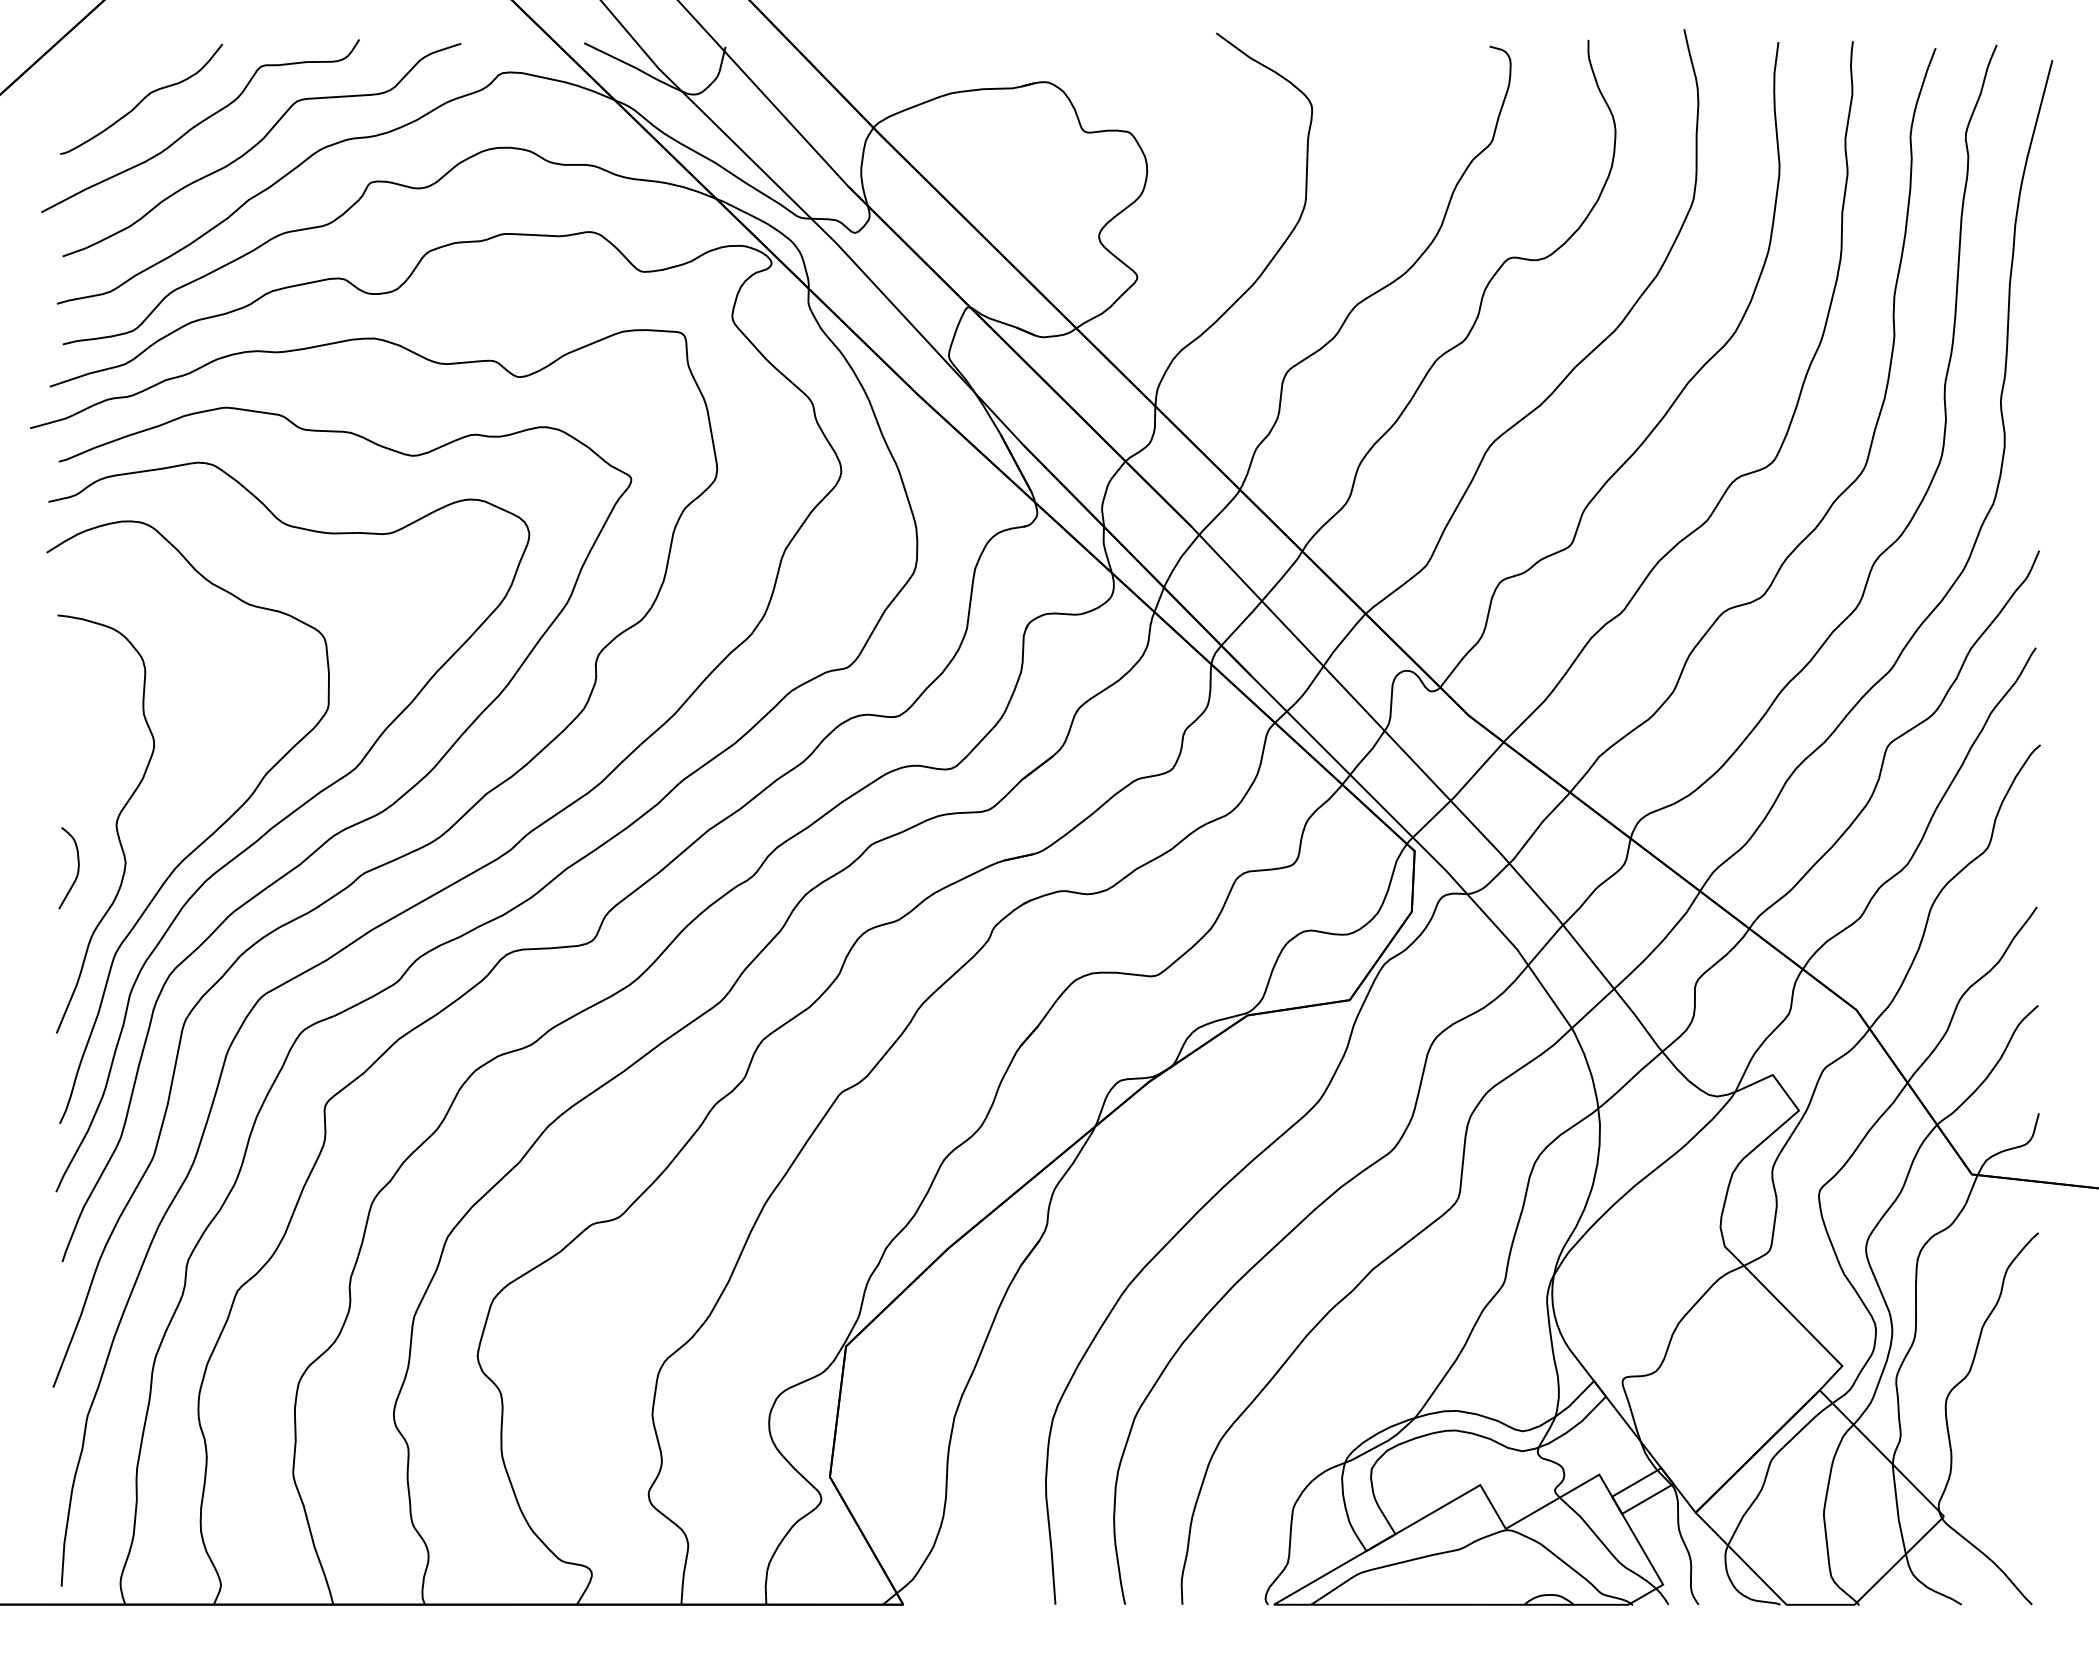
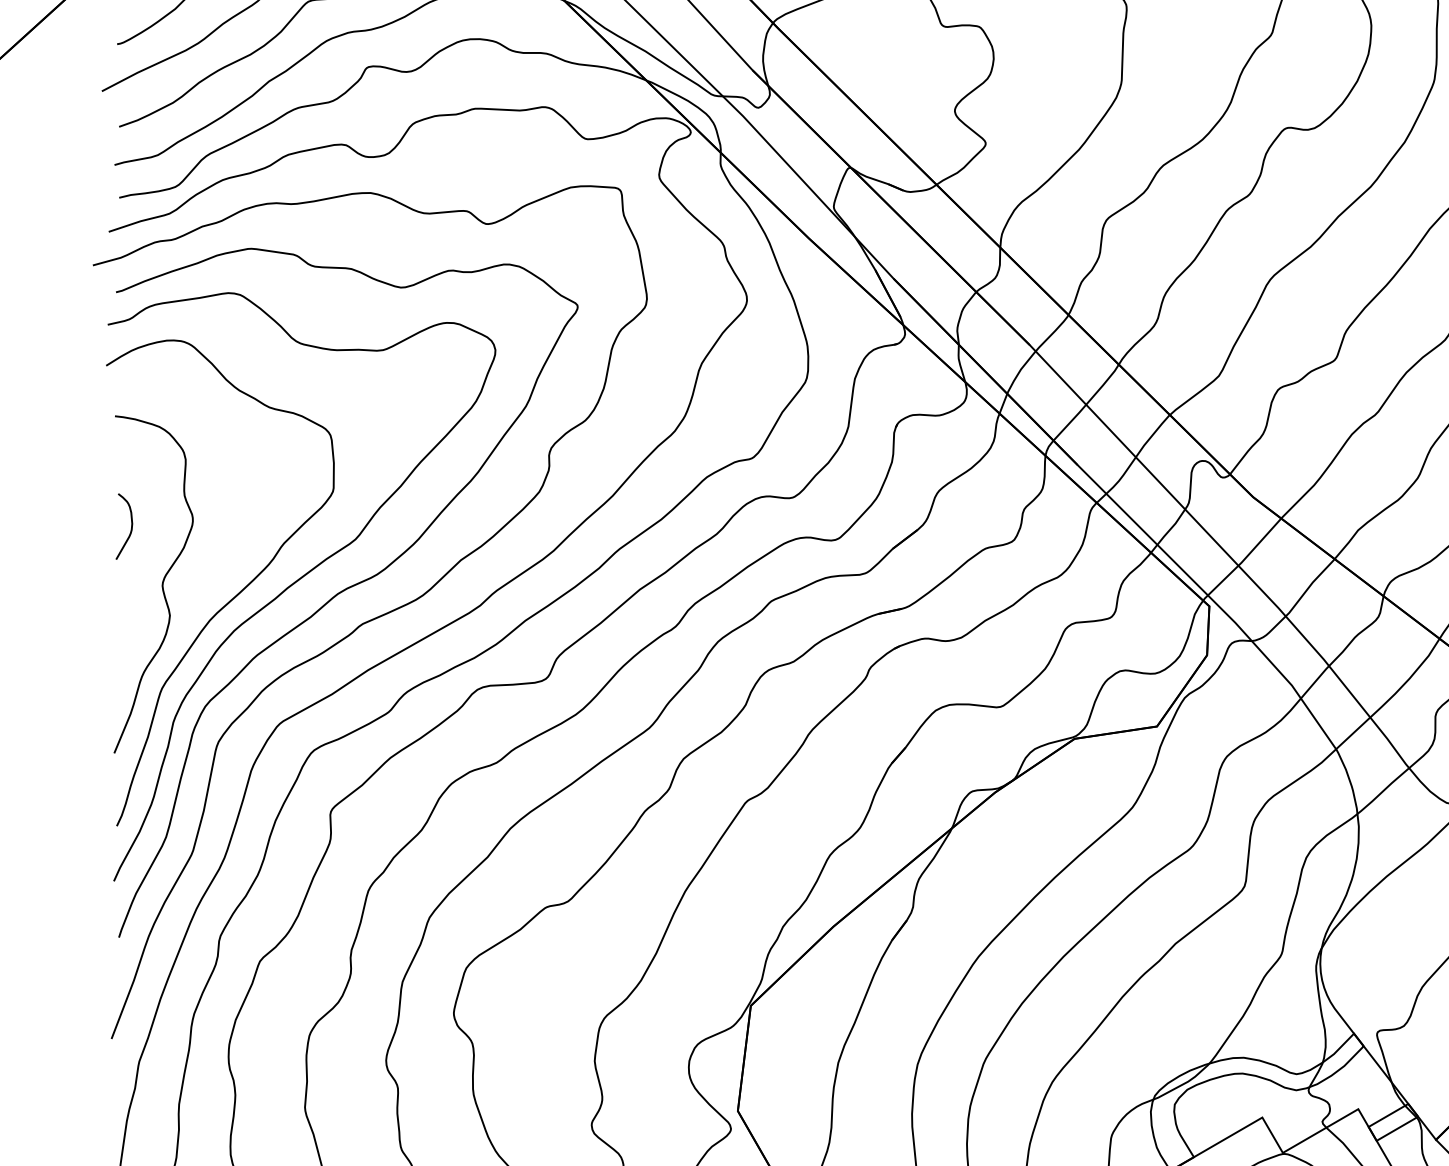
curve: (77, 868) -> (131, 526), moved

